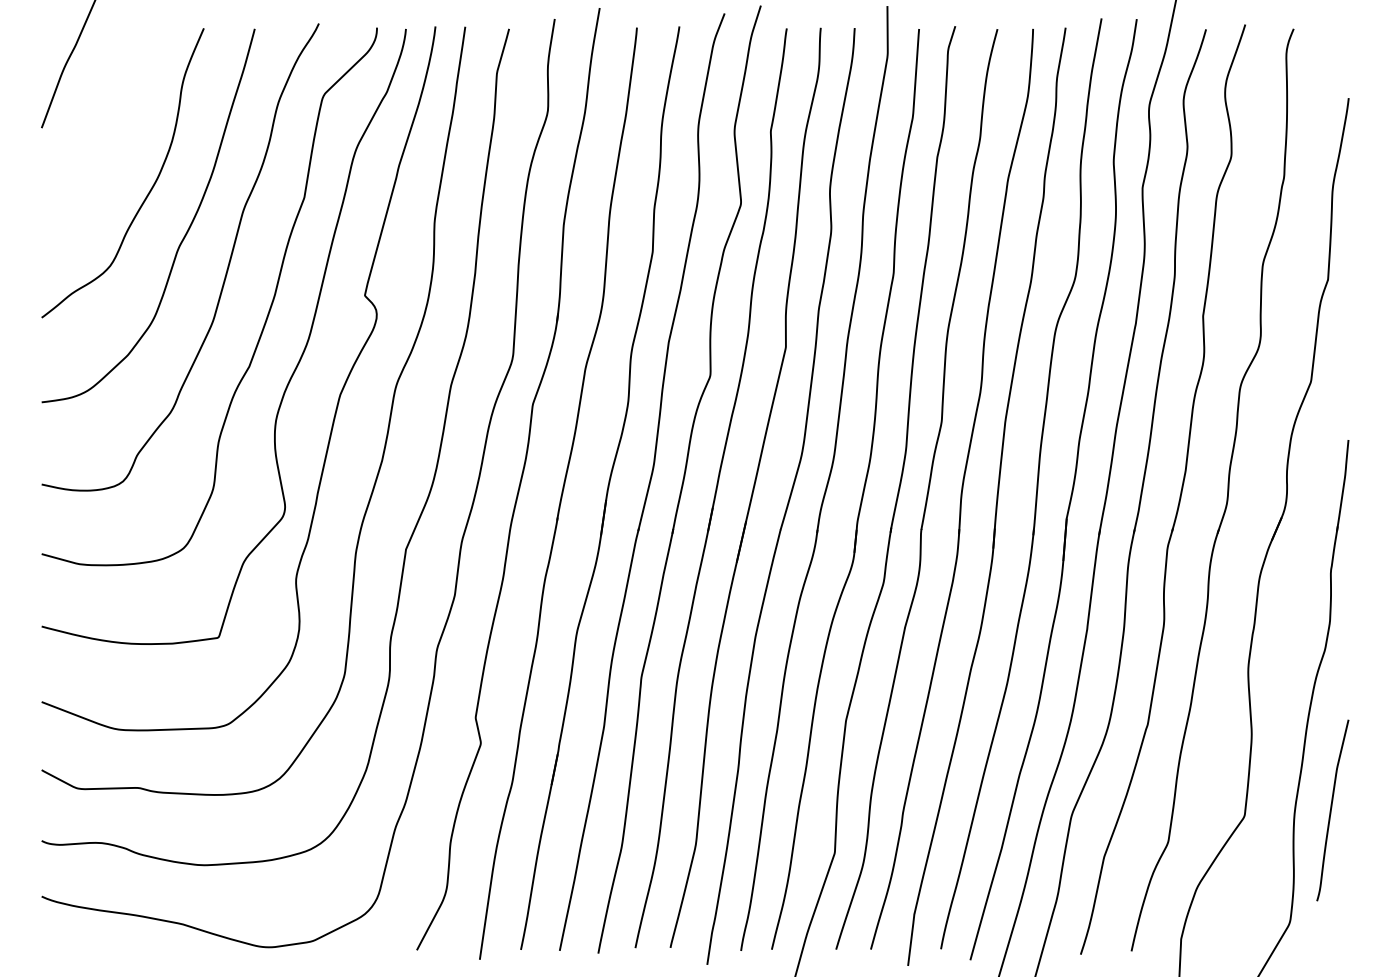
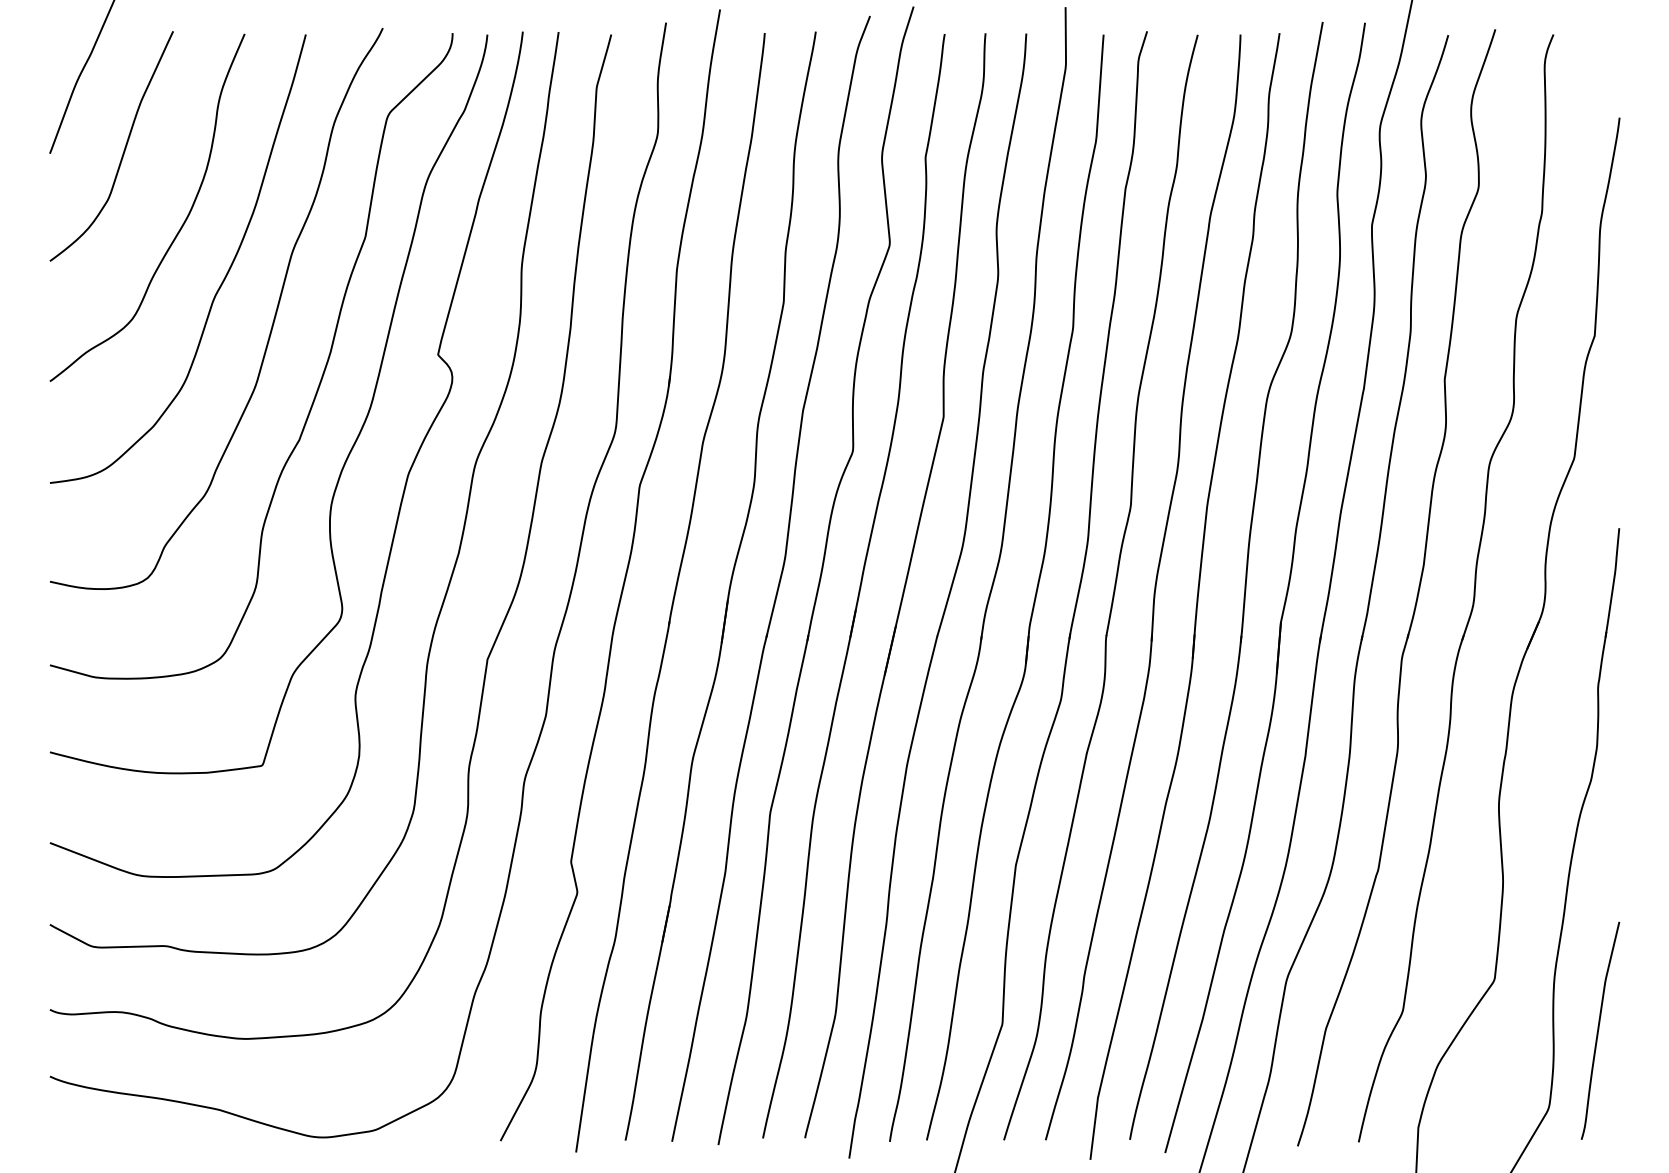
curve: (102, 126) -> (122, 151), added
curve: (1331, 810) -> (1598, 1030), moved

